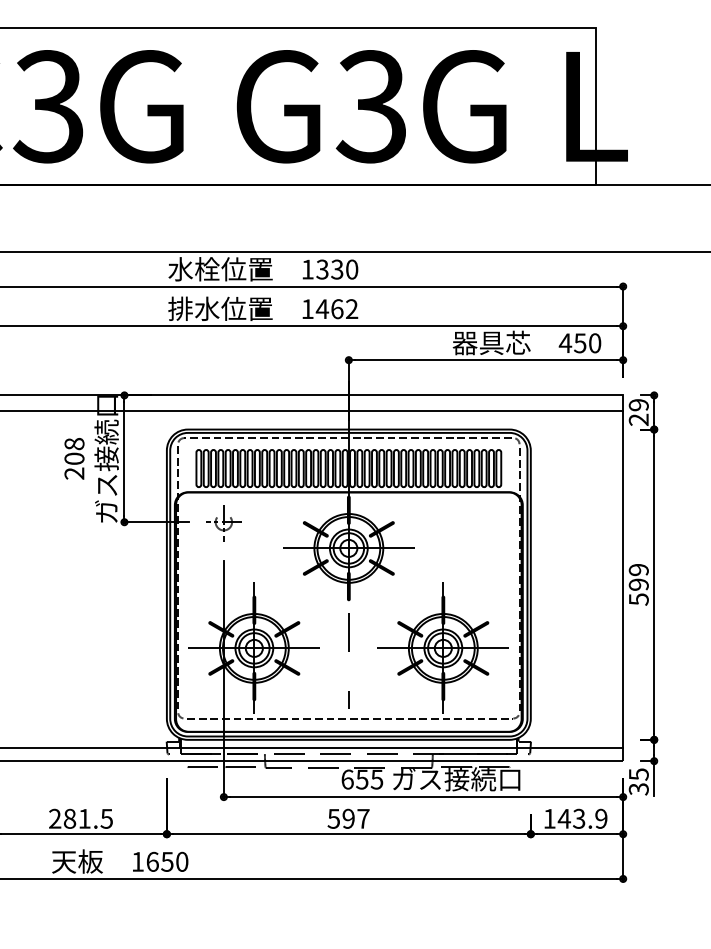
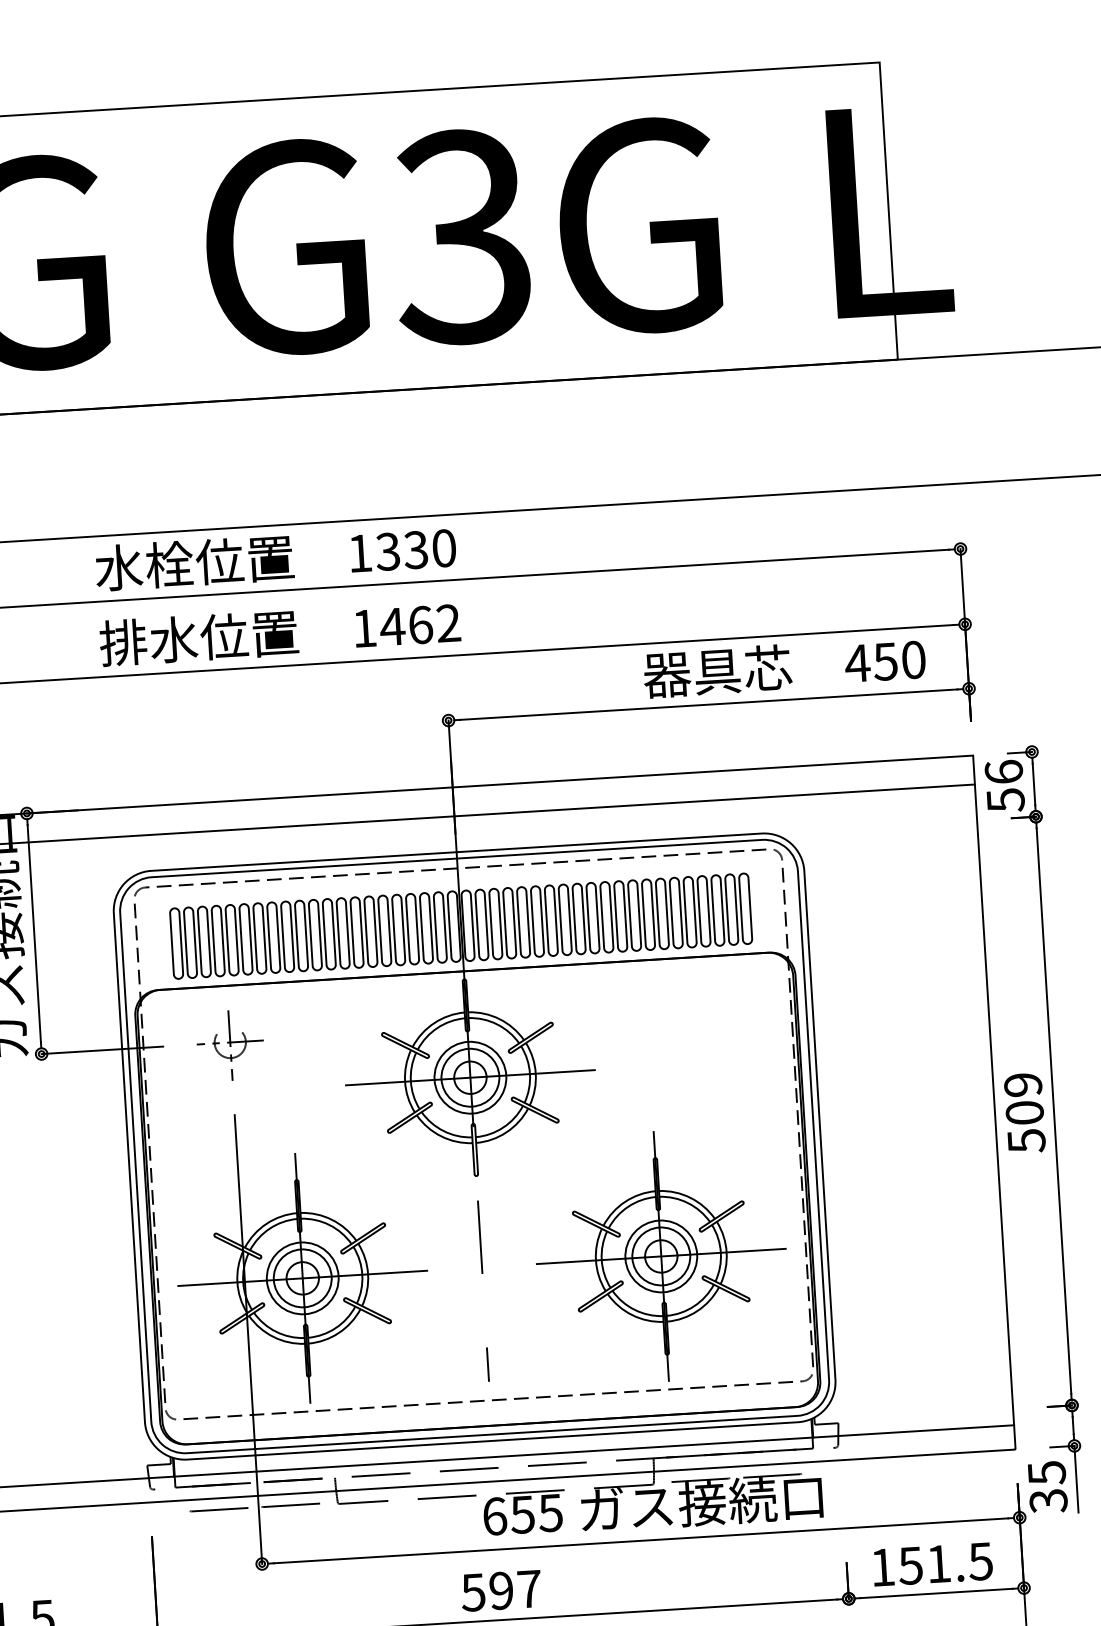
text: (638, 412) -> (1004, 786), 29 -> 56
text: (638, 584) -> (1024, 1112), 599 -> 509
text: (582, 818) -> (945, 1563), 143.9 -> 151.5

